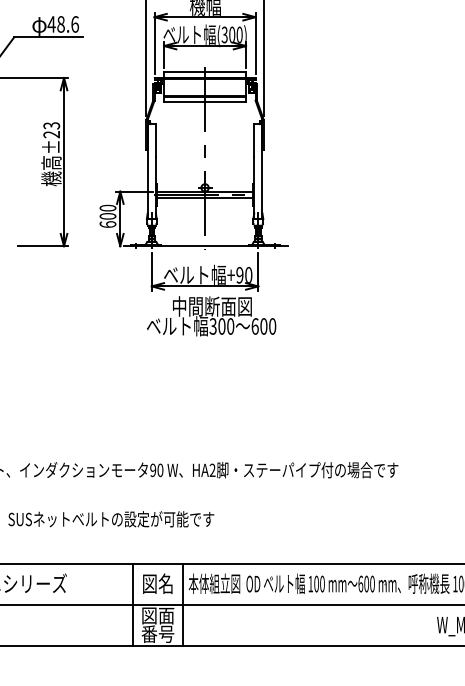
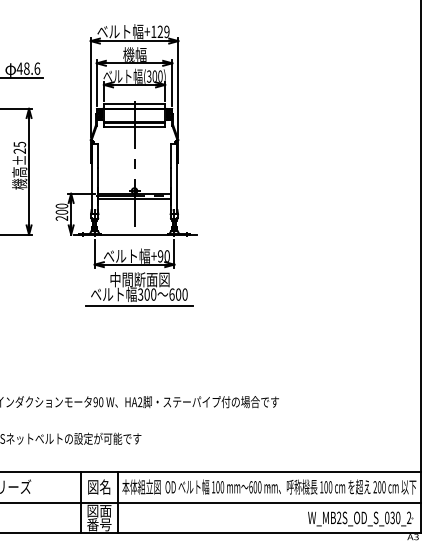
text: (49, 124) -> (18, 143), ±23 -> ±25
text: (107, 223) -> (61, 217), 600 -> 200
line: (210, 341) -> (138, 305), added

